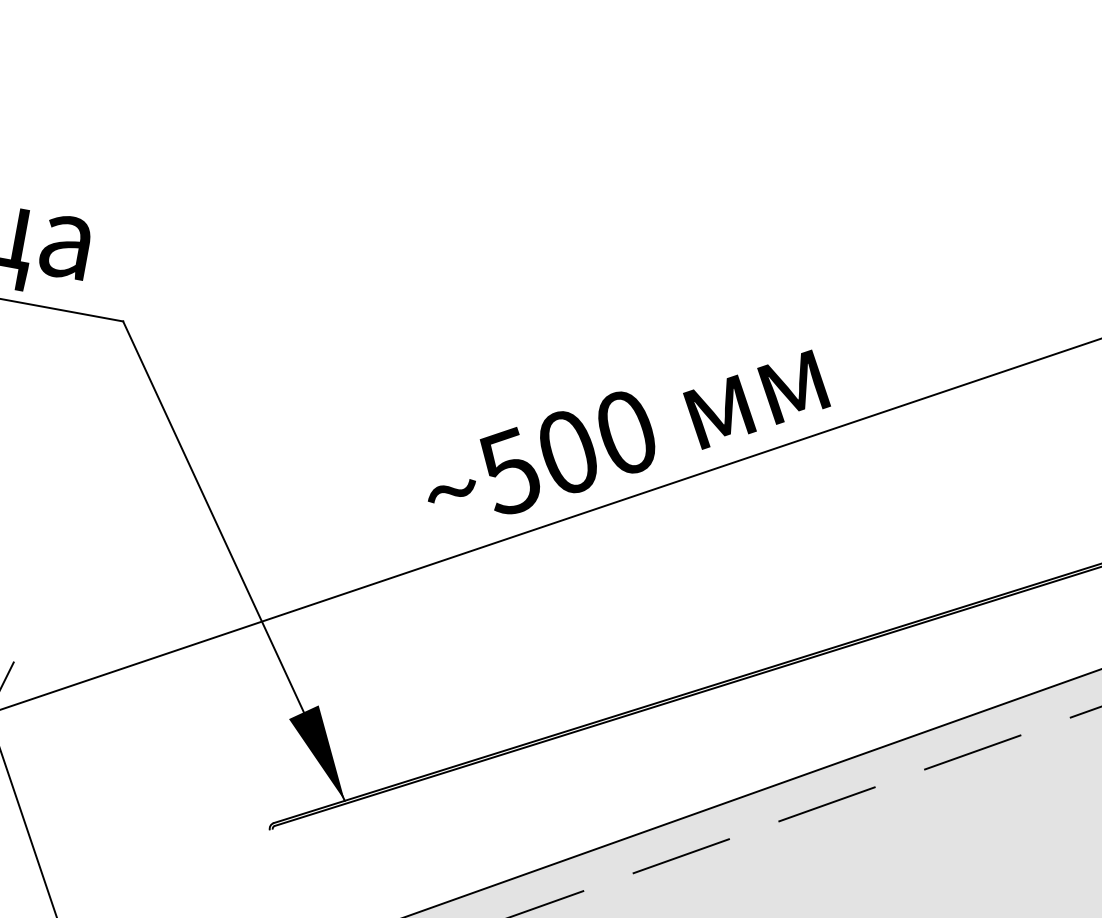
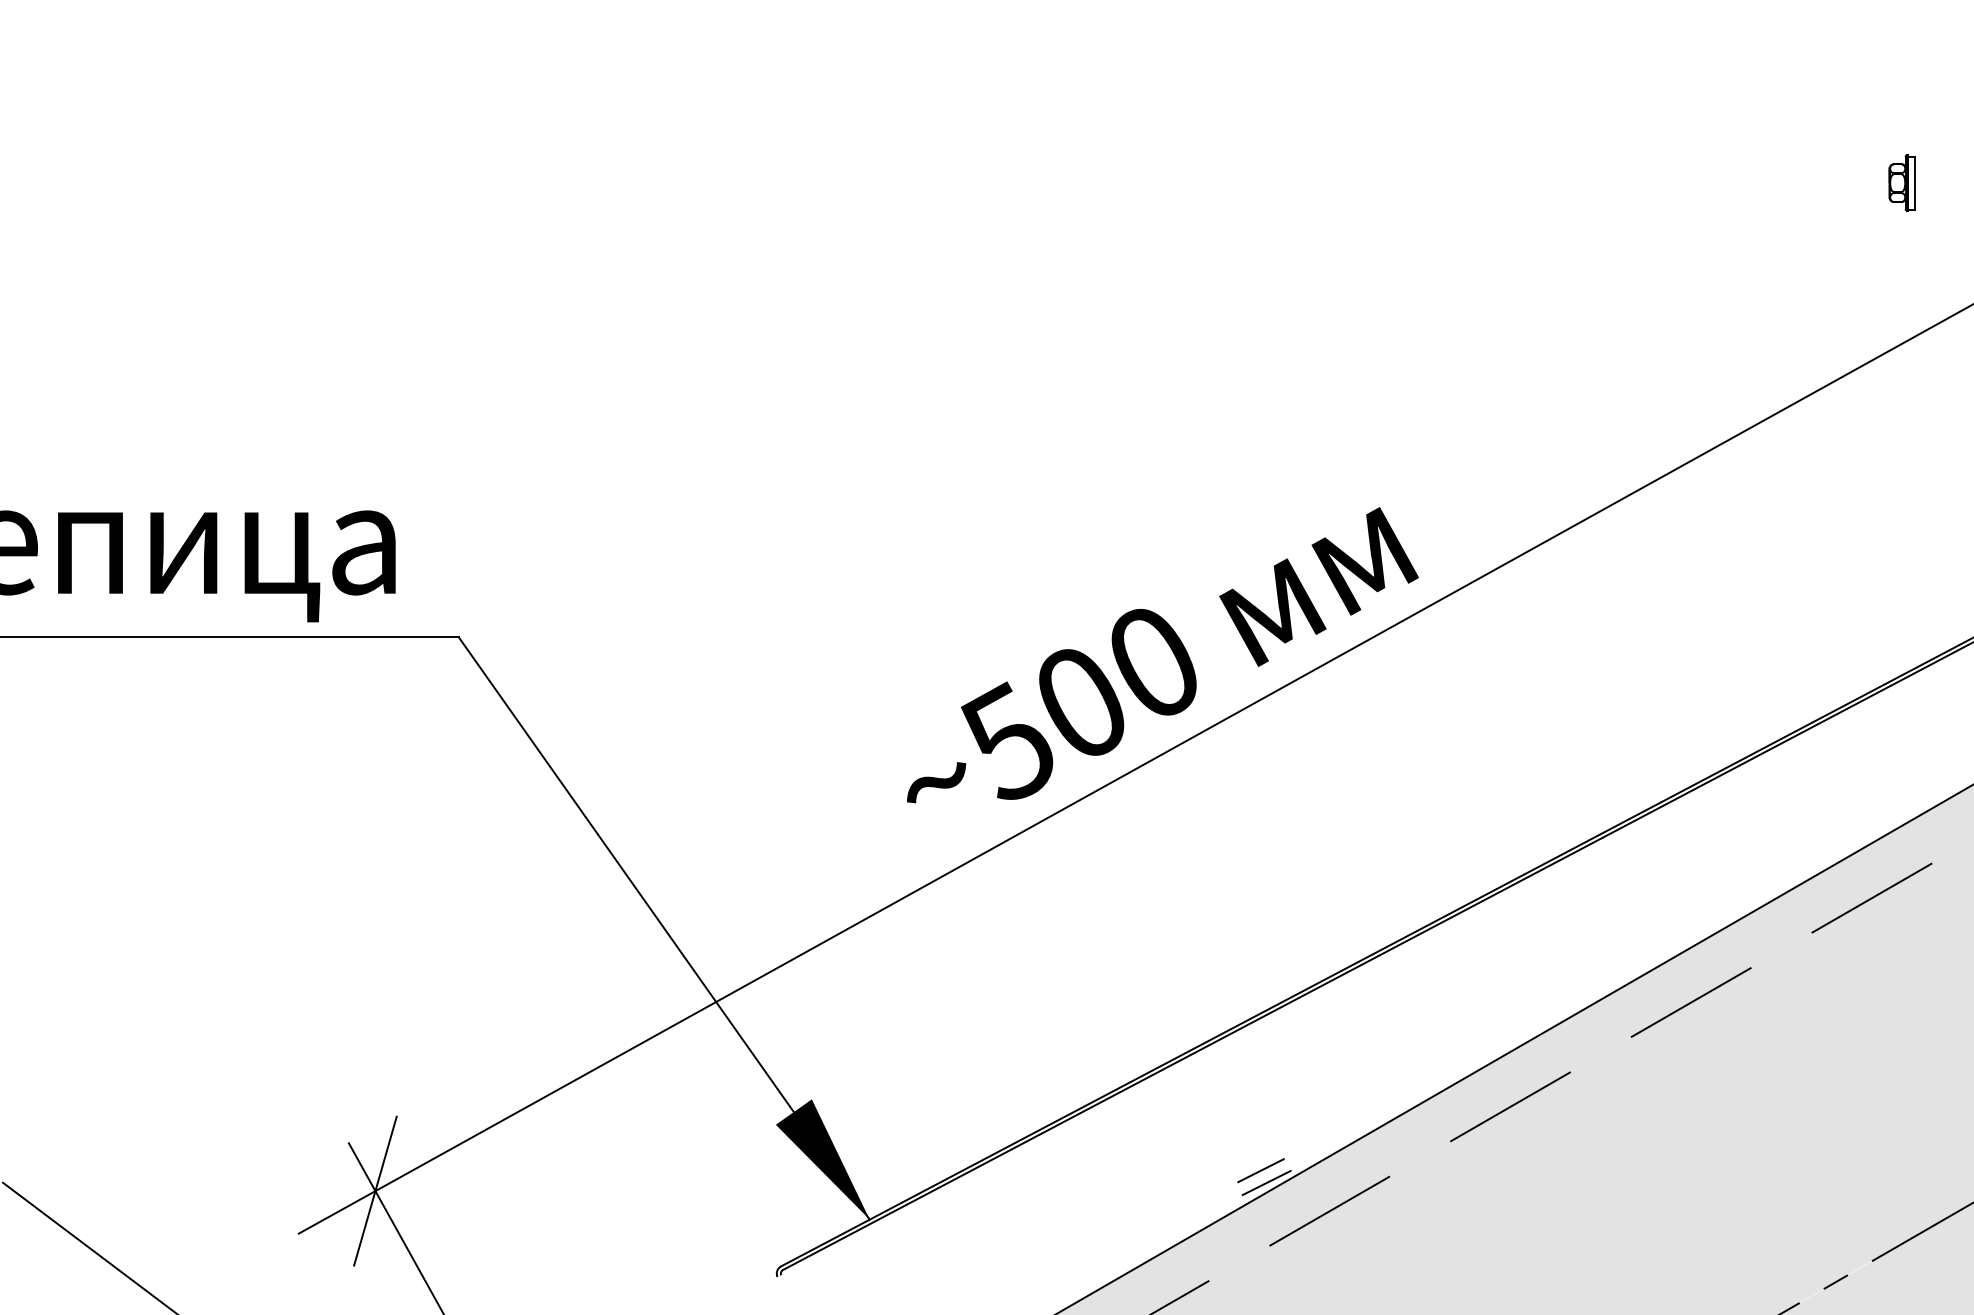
line: (636, 817) -> (1260, 1170), added
line: (639, 826) -> (1266, 1182), added

